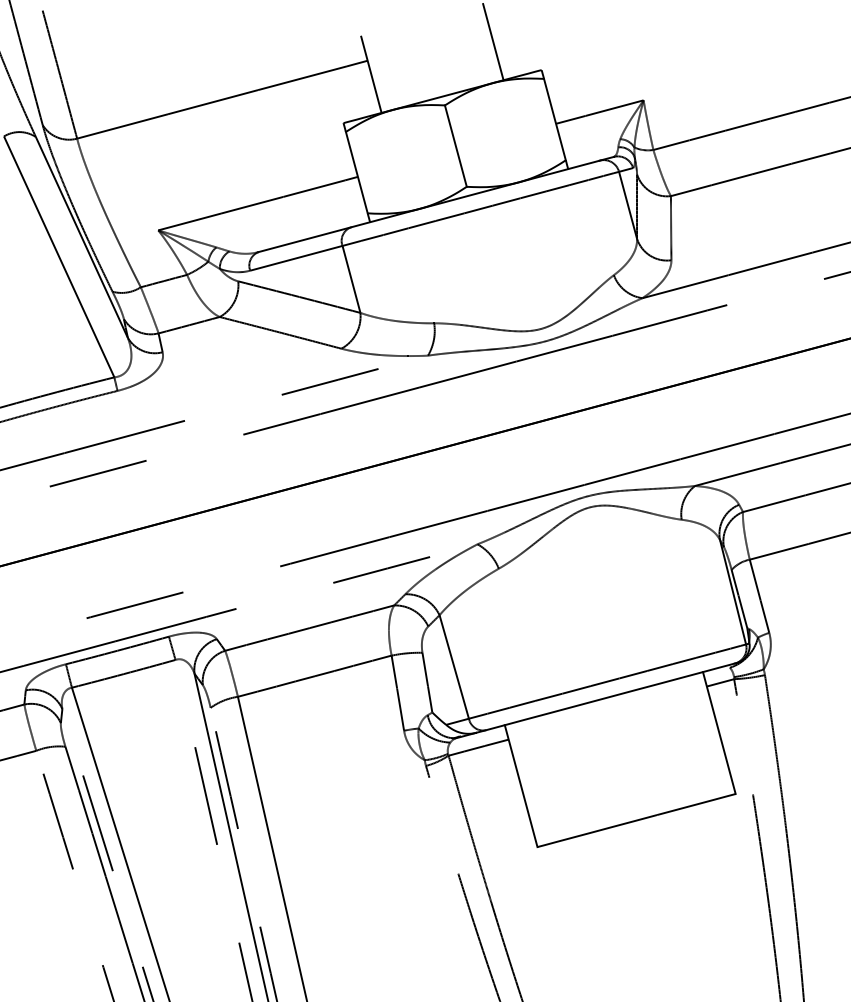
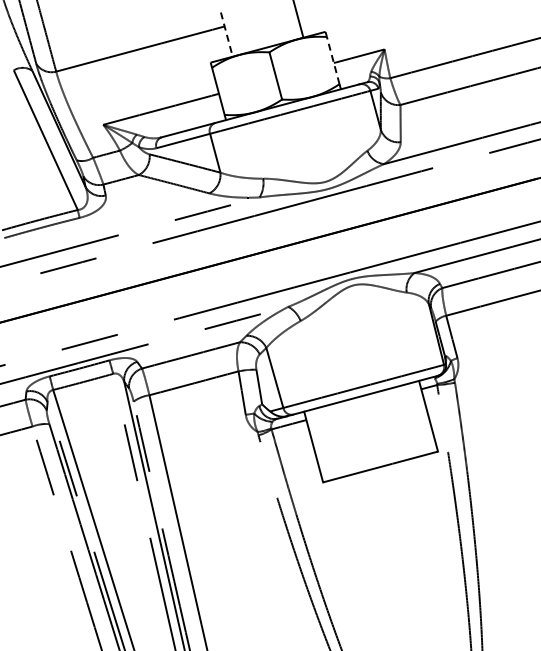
line: (370, 74) -> (226, 34), solid -> dashed
line: (555, 119) -> (333, 60), solid -> dashed

